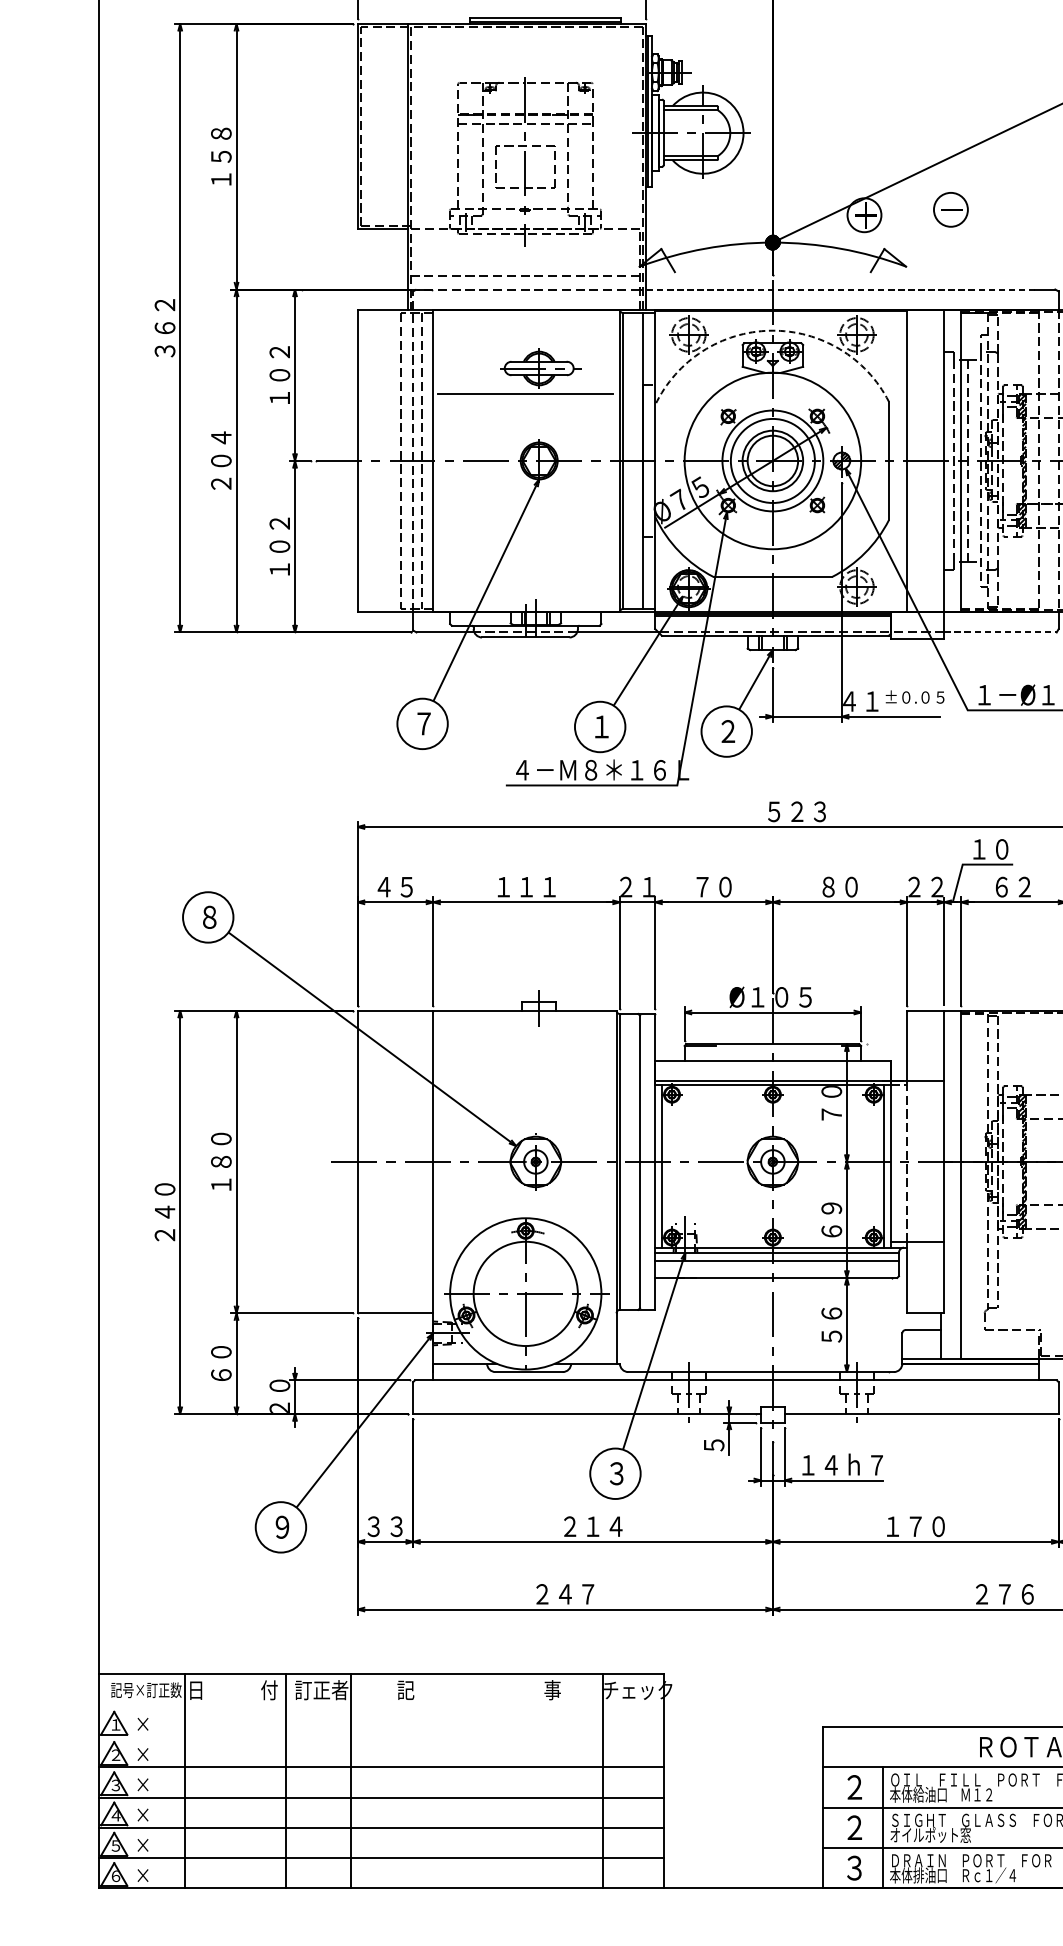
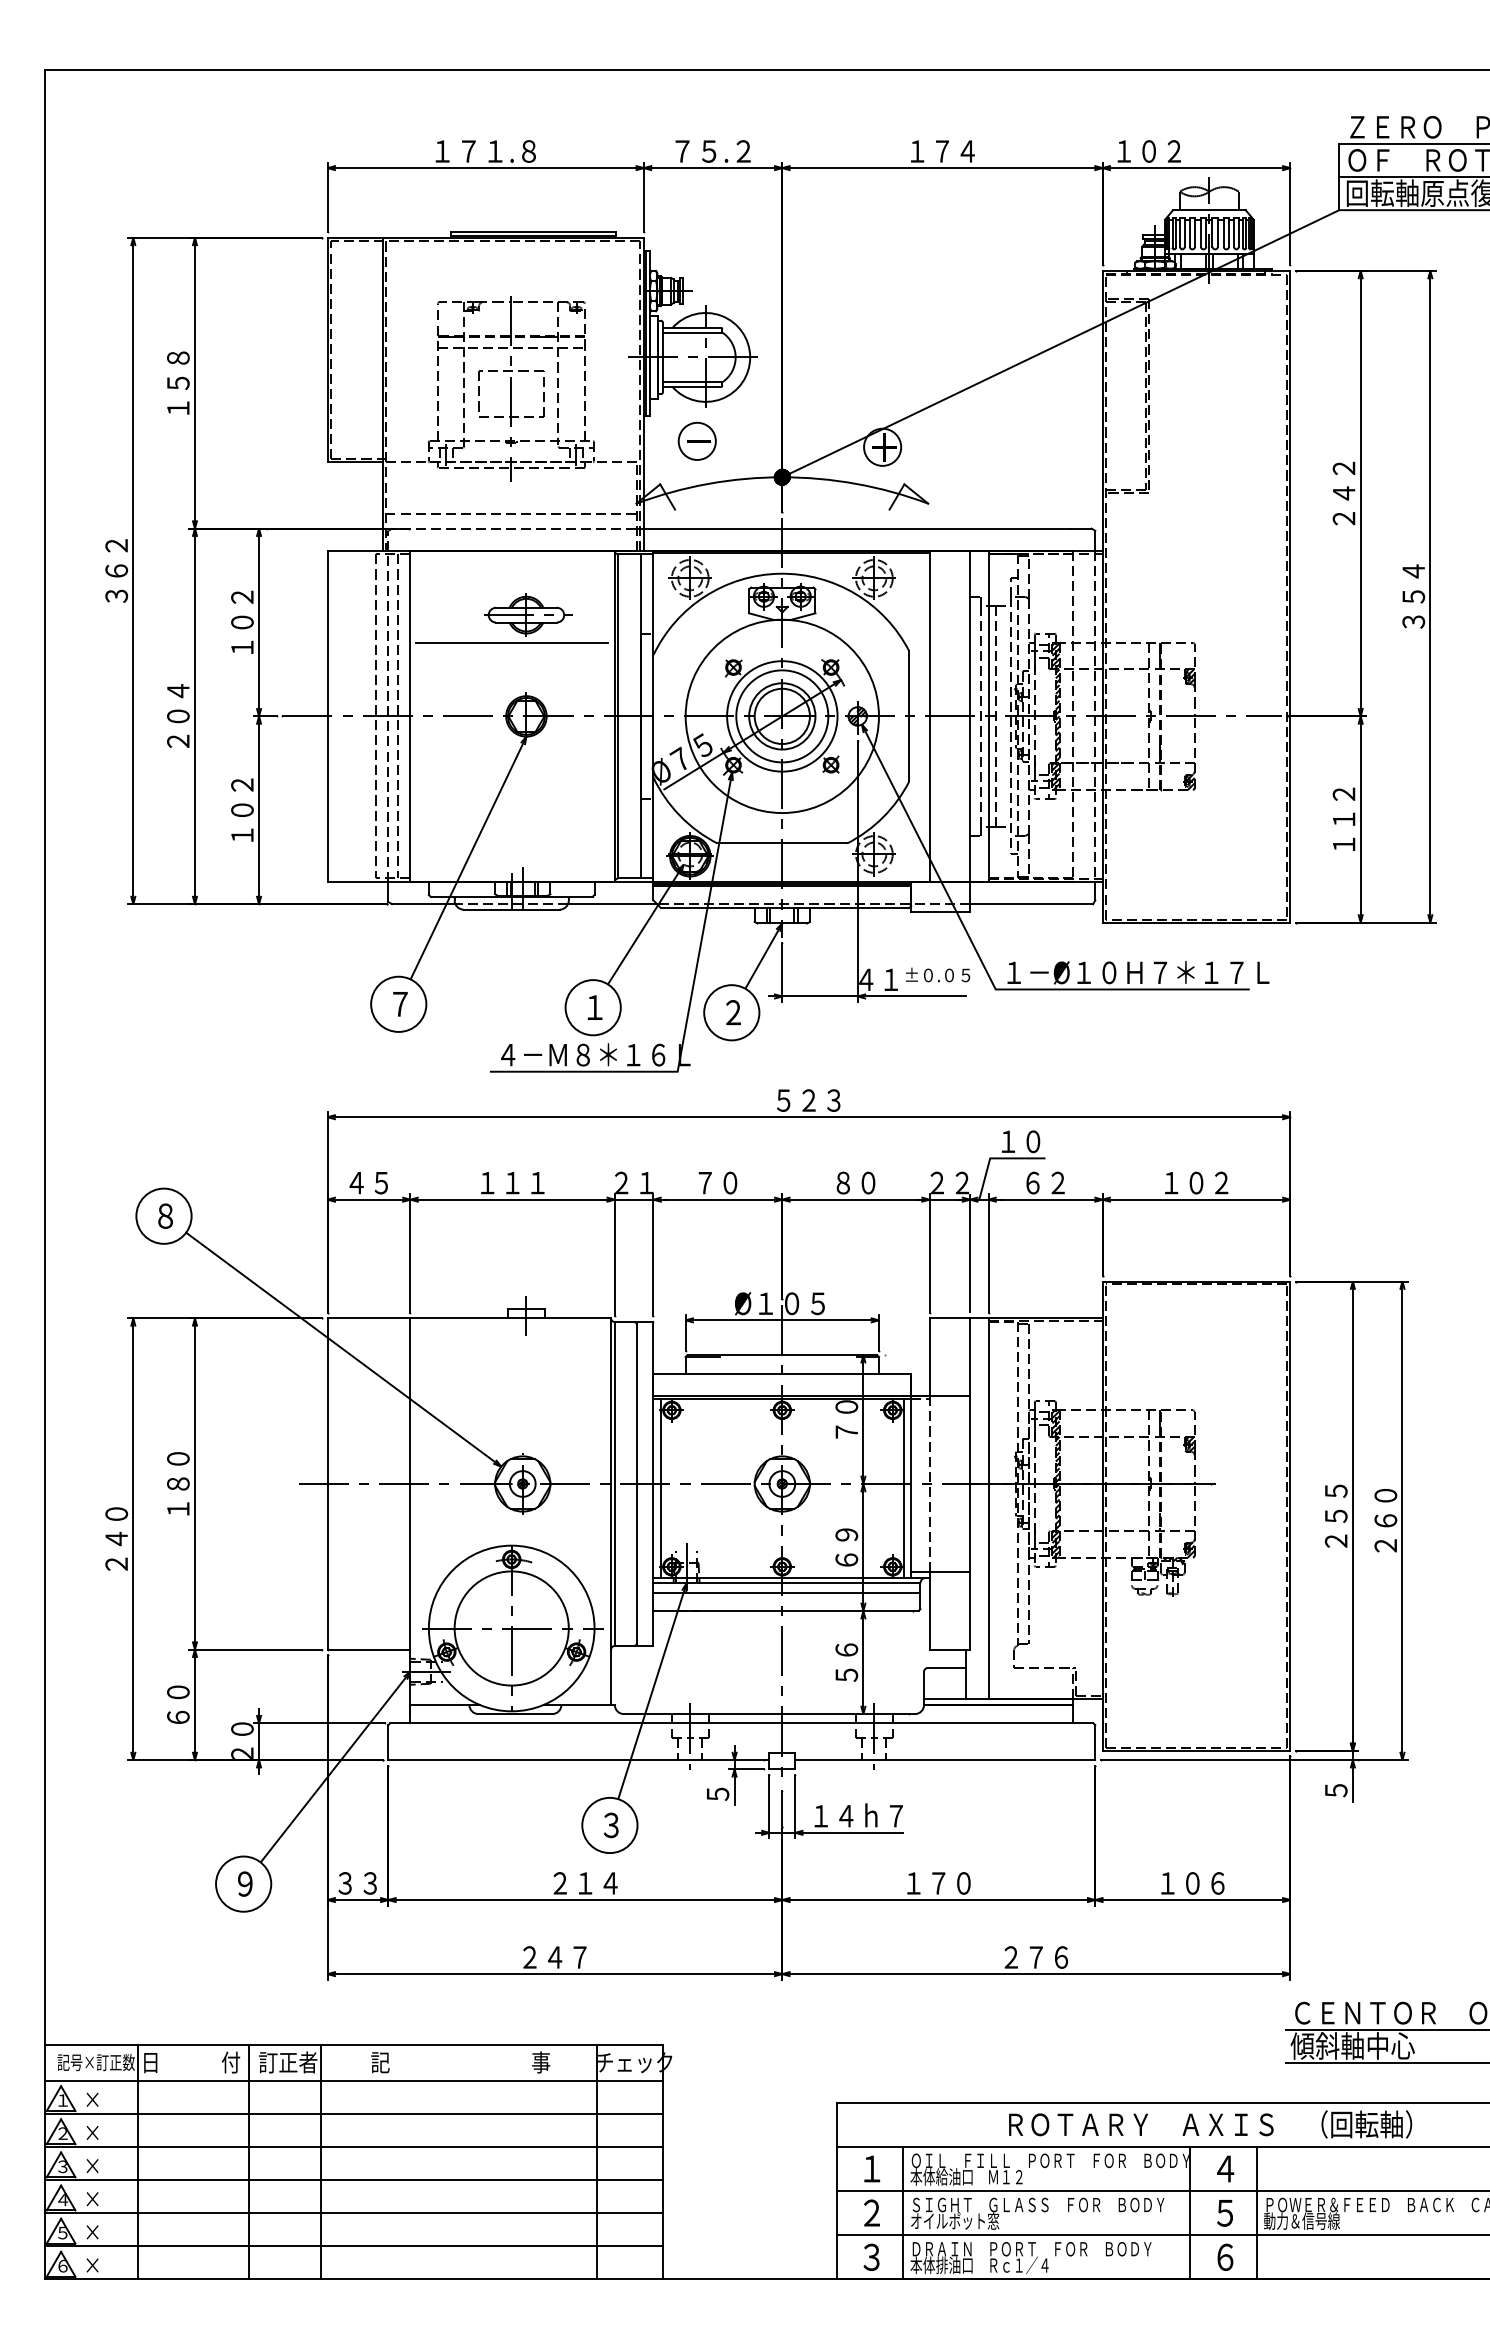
part: (950, 209) -> (696, 440), moved
line: (836, 289) -> (852, 528), dashed -> solid
arc: (771, 330) -> (780, 573), dashed -> solid
line: (1000, 632) -> (1031, 904), dashed -> solid
line: (381, 1706) -> (353, 2080), added
line: (381, 1736) -> (353, 2113), added
text: (855, 1787) -> (872, 2168), ２ -> １

